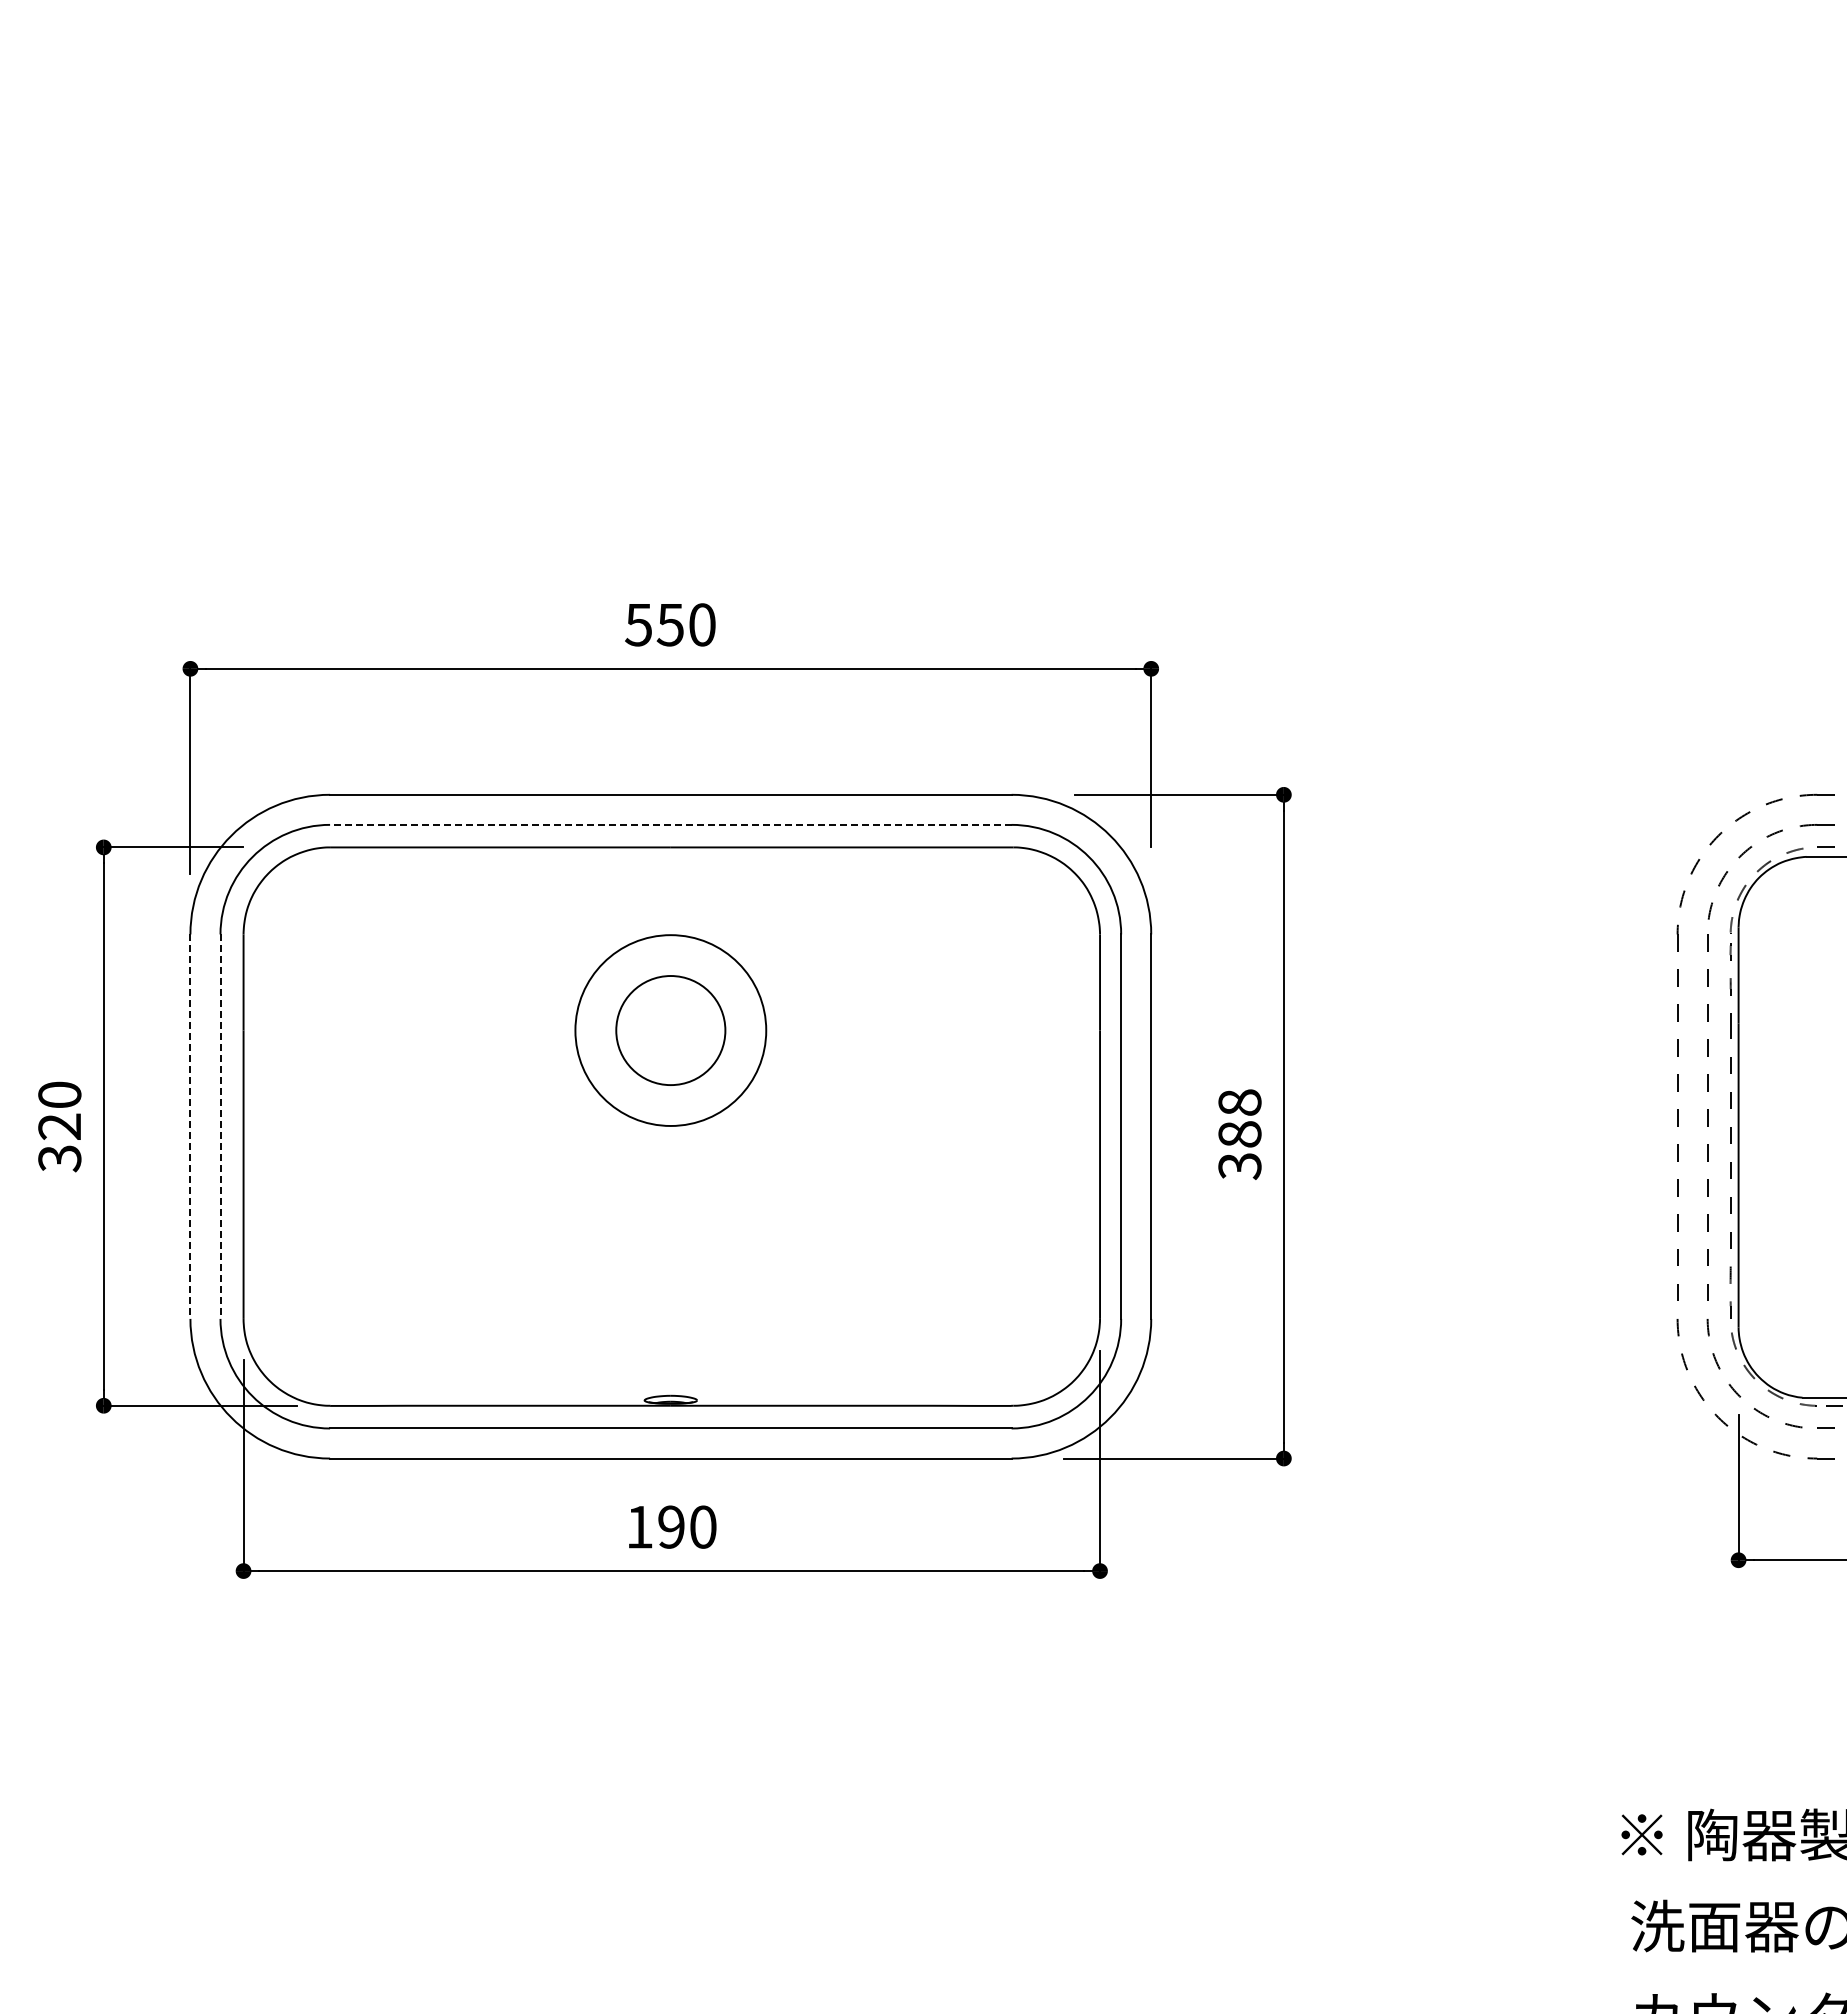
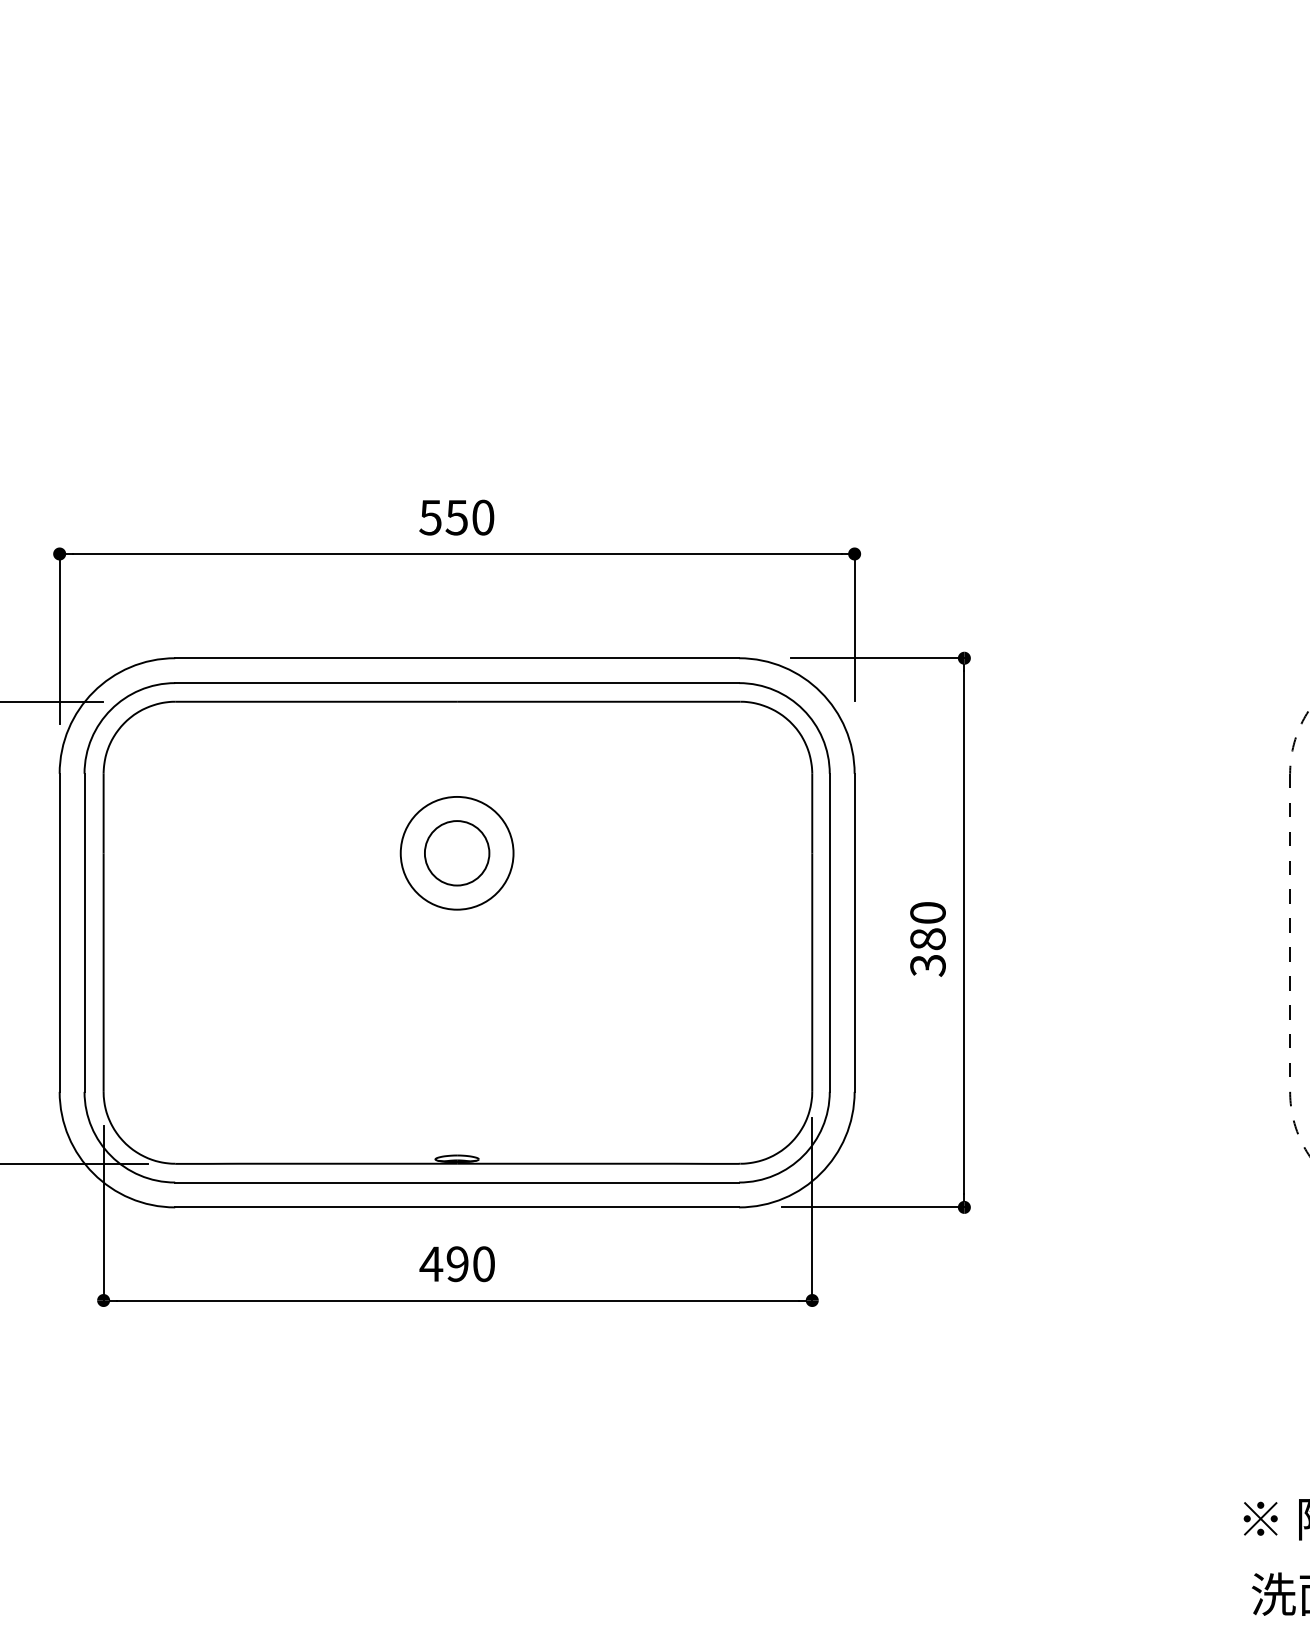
line: (670, 824) -> (456, 682), dashed -> solid
circle: (670, 1030) -> (456, 853), size x0.71
circle: (670, 1030) -> (456, 853), size x0.71
text: (1239, 1102) -> (927, 912), 388 -> 380
line: (190, 1127) -> (59, 933), dashed -> solid
line: (220, 1127) -> (84, 933), dashed -> solid
text: (639, 1527) -> (431, 1264), 190 -> 490

